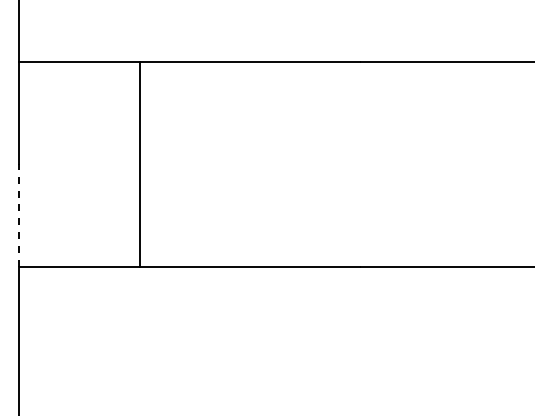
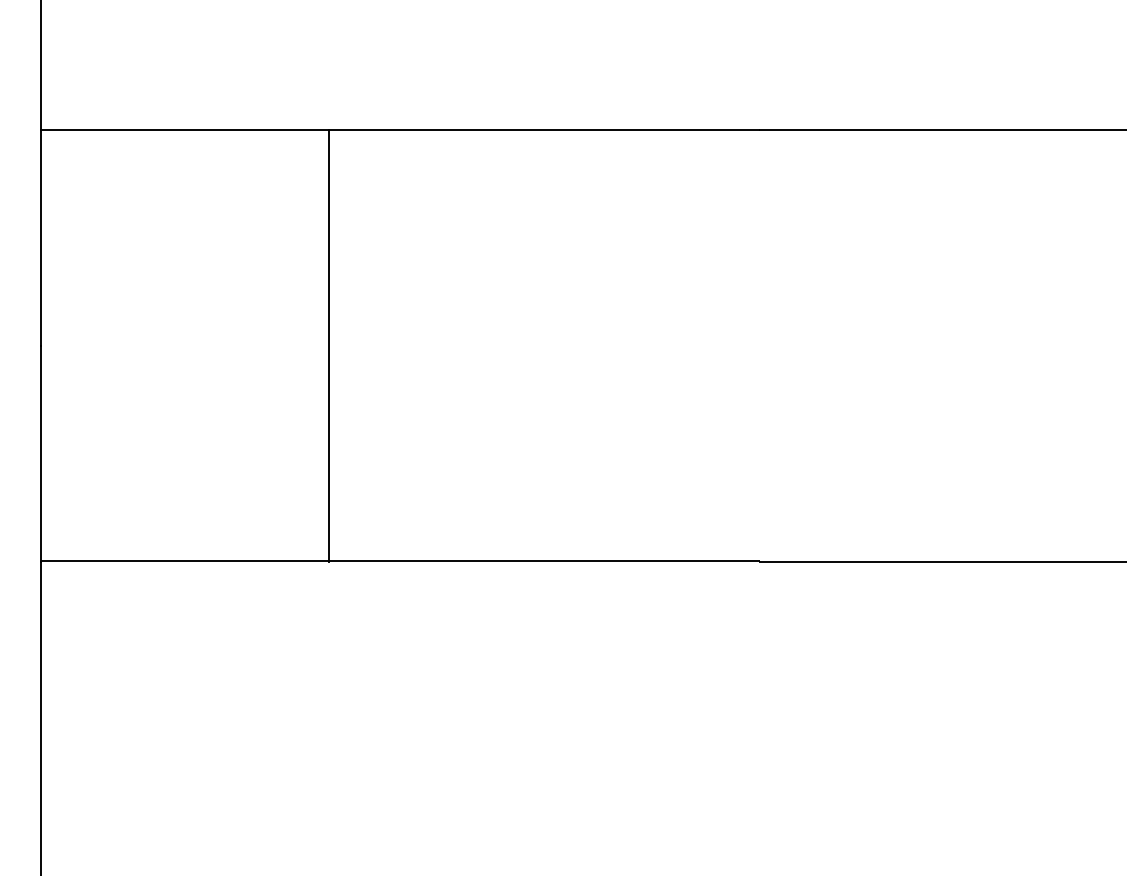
line: (140, 163) -> (329, 344), moved
line: (19, 215) -> (41, 453), dashed -> solid

